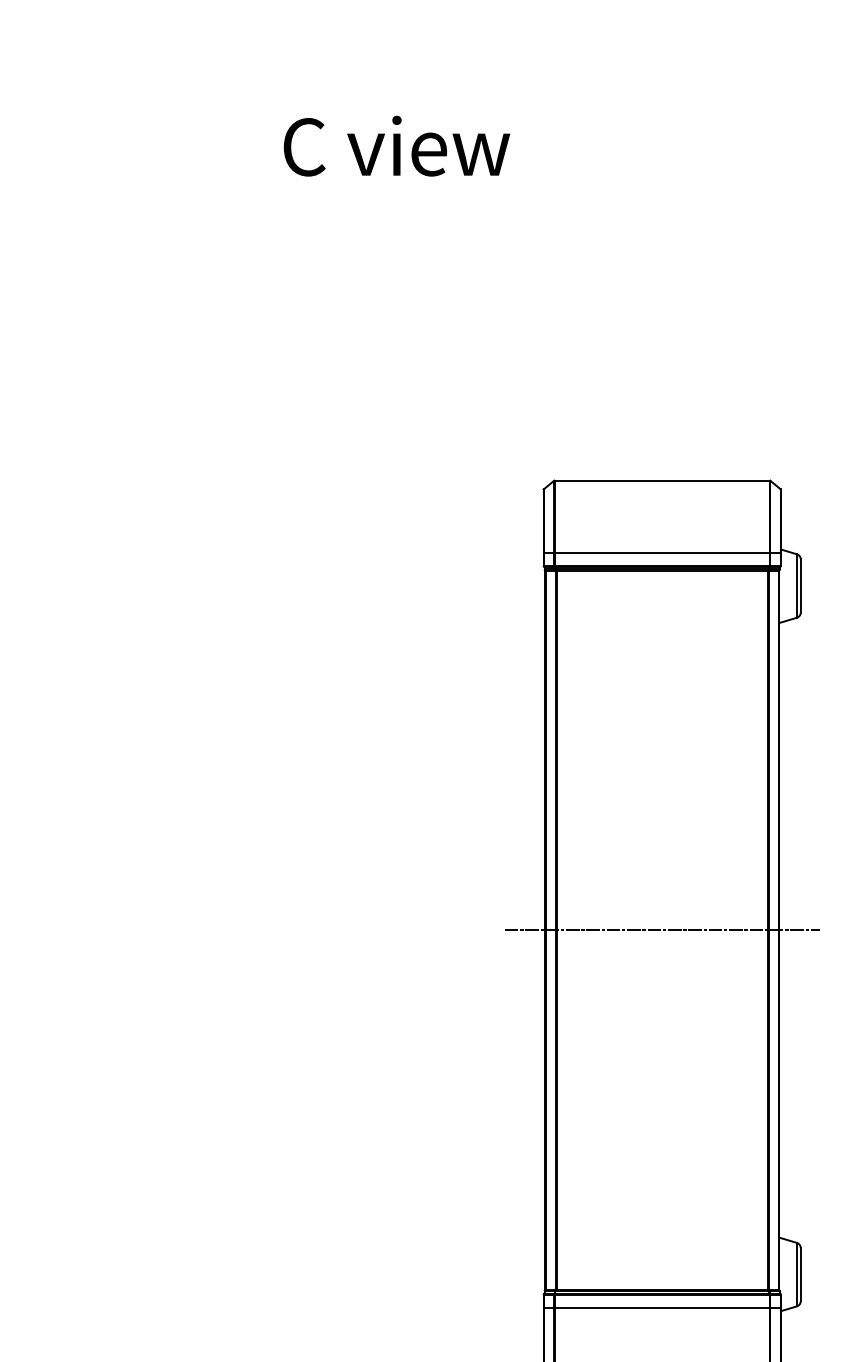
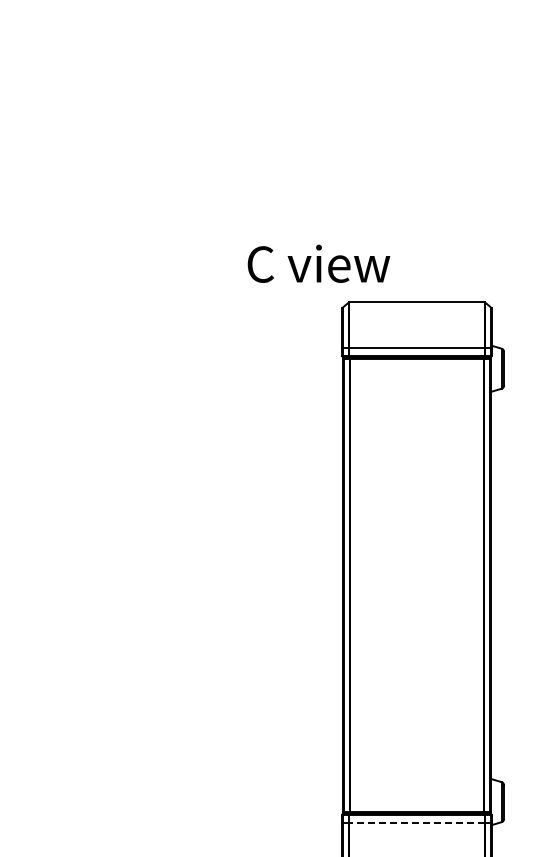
text: (396, 145) -> (318, 263), moved
line: (661, 930) -> (416, 585), removed
line: (661, 1308) -> (416, 823), solid -> dashed

